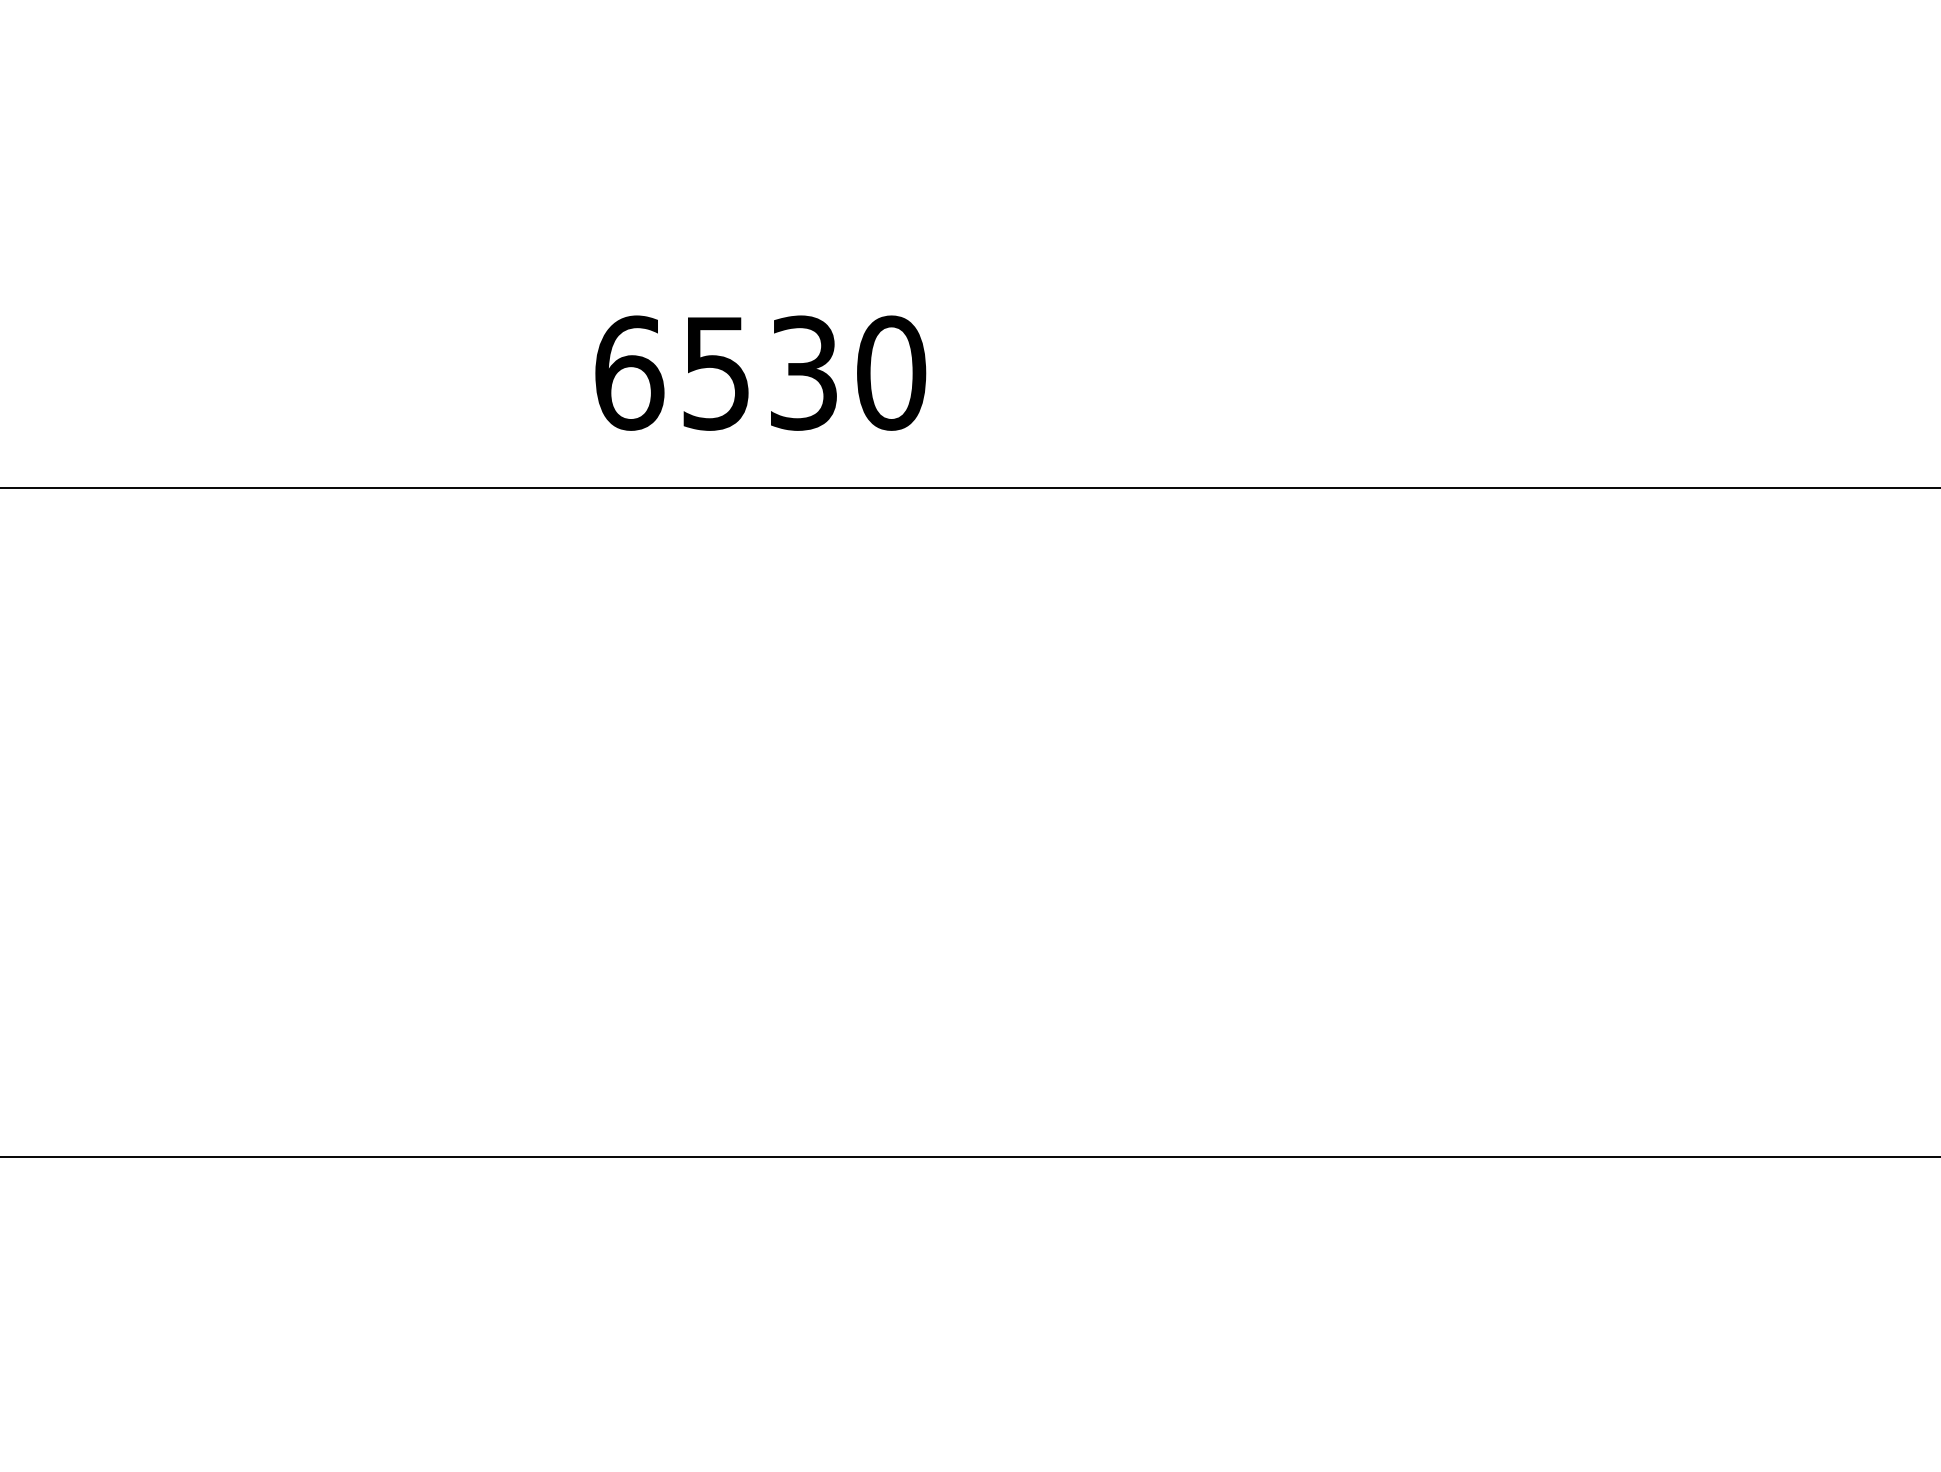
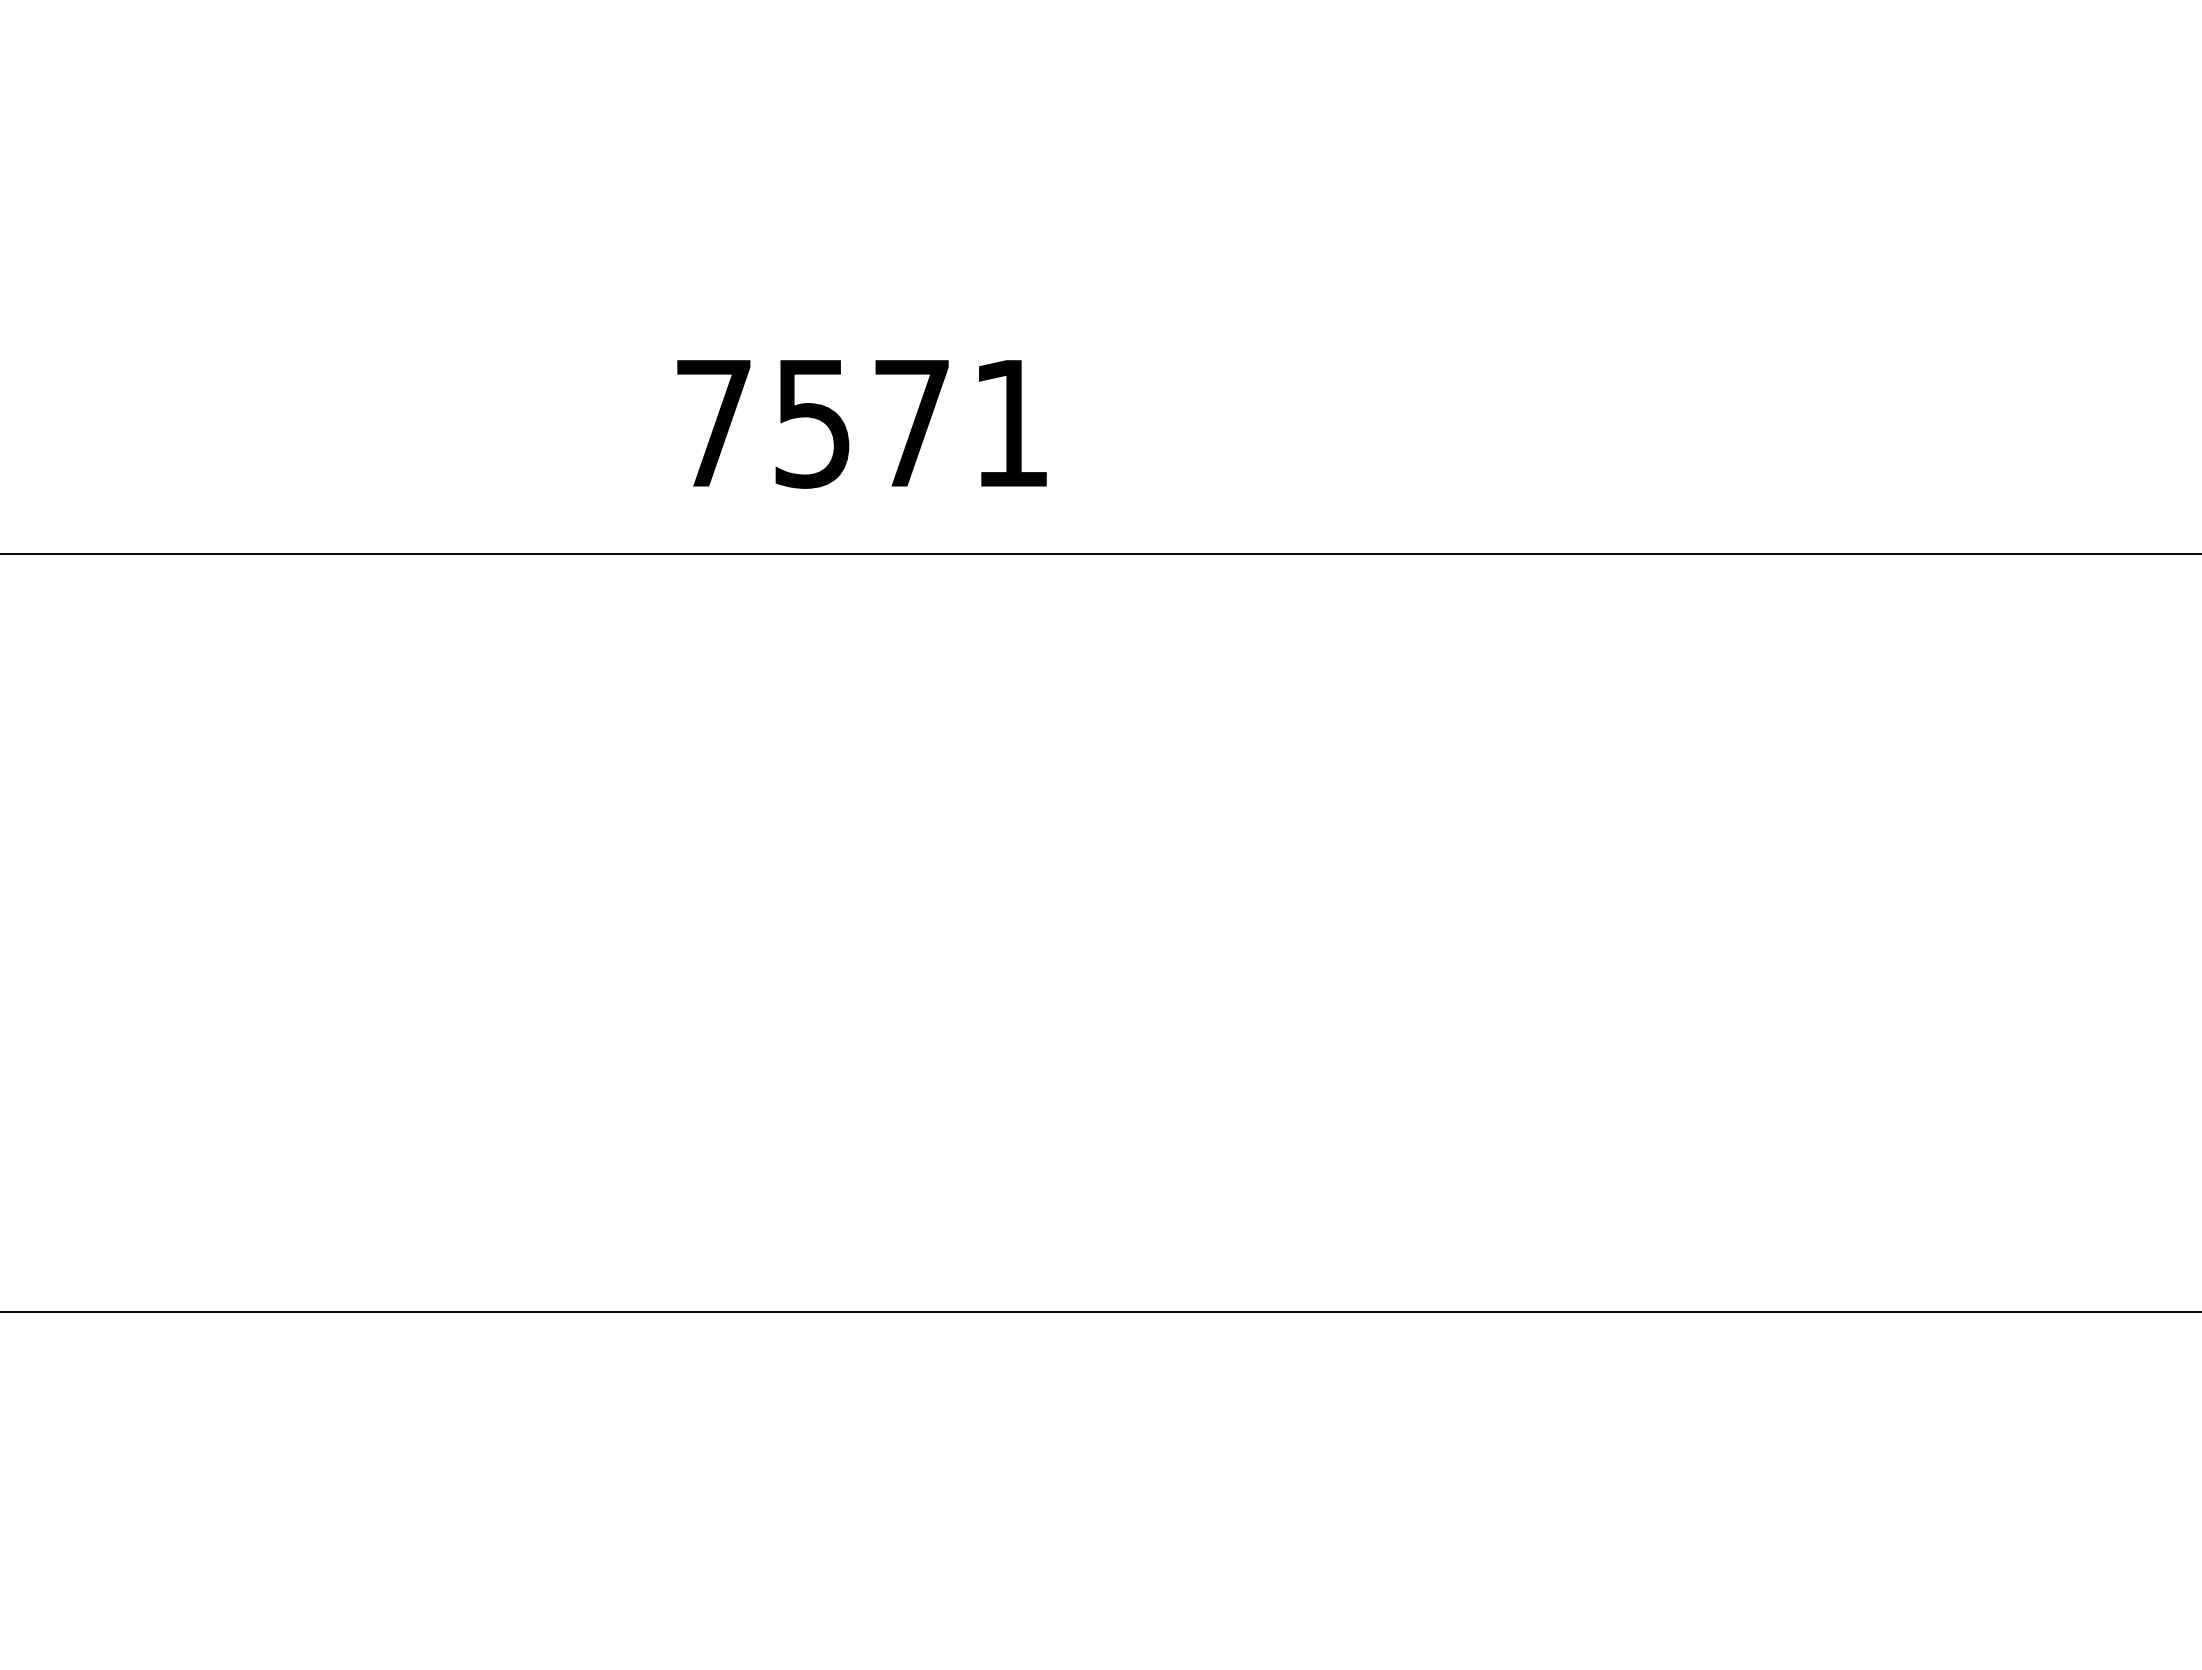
text: (760, 373) -> (862, 423), 6530 -> 7571

